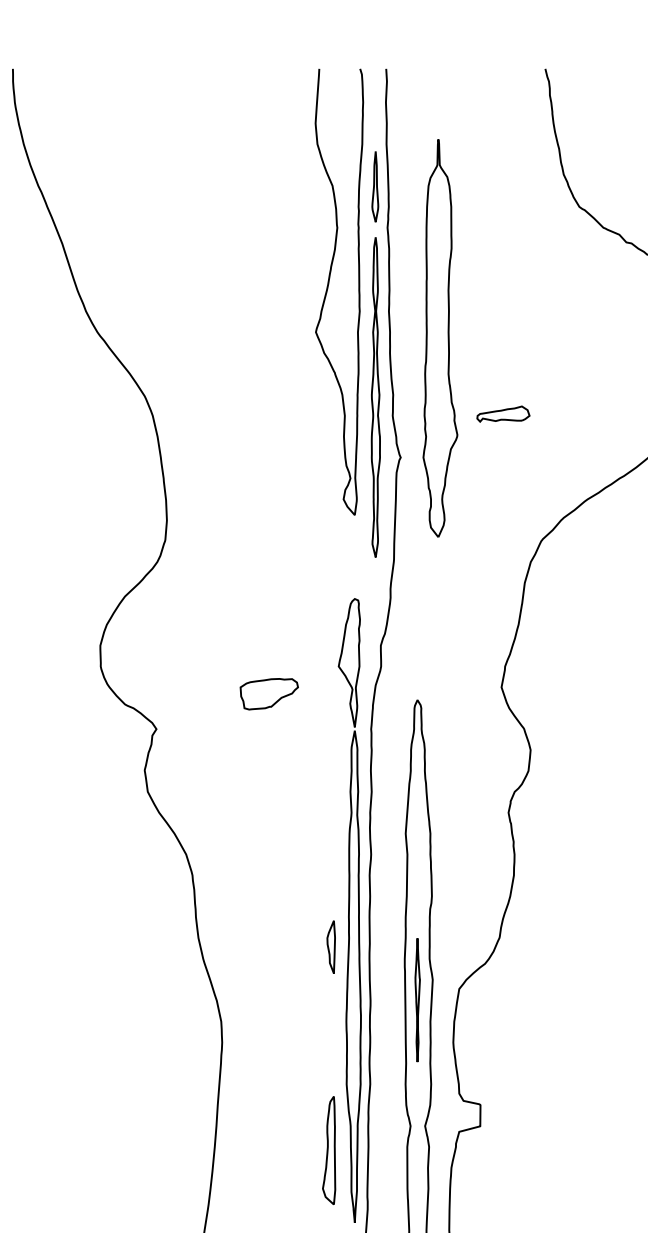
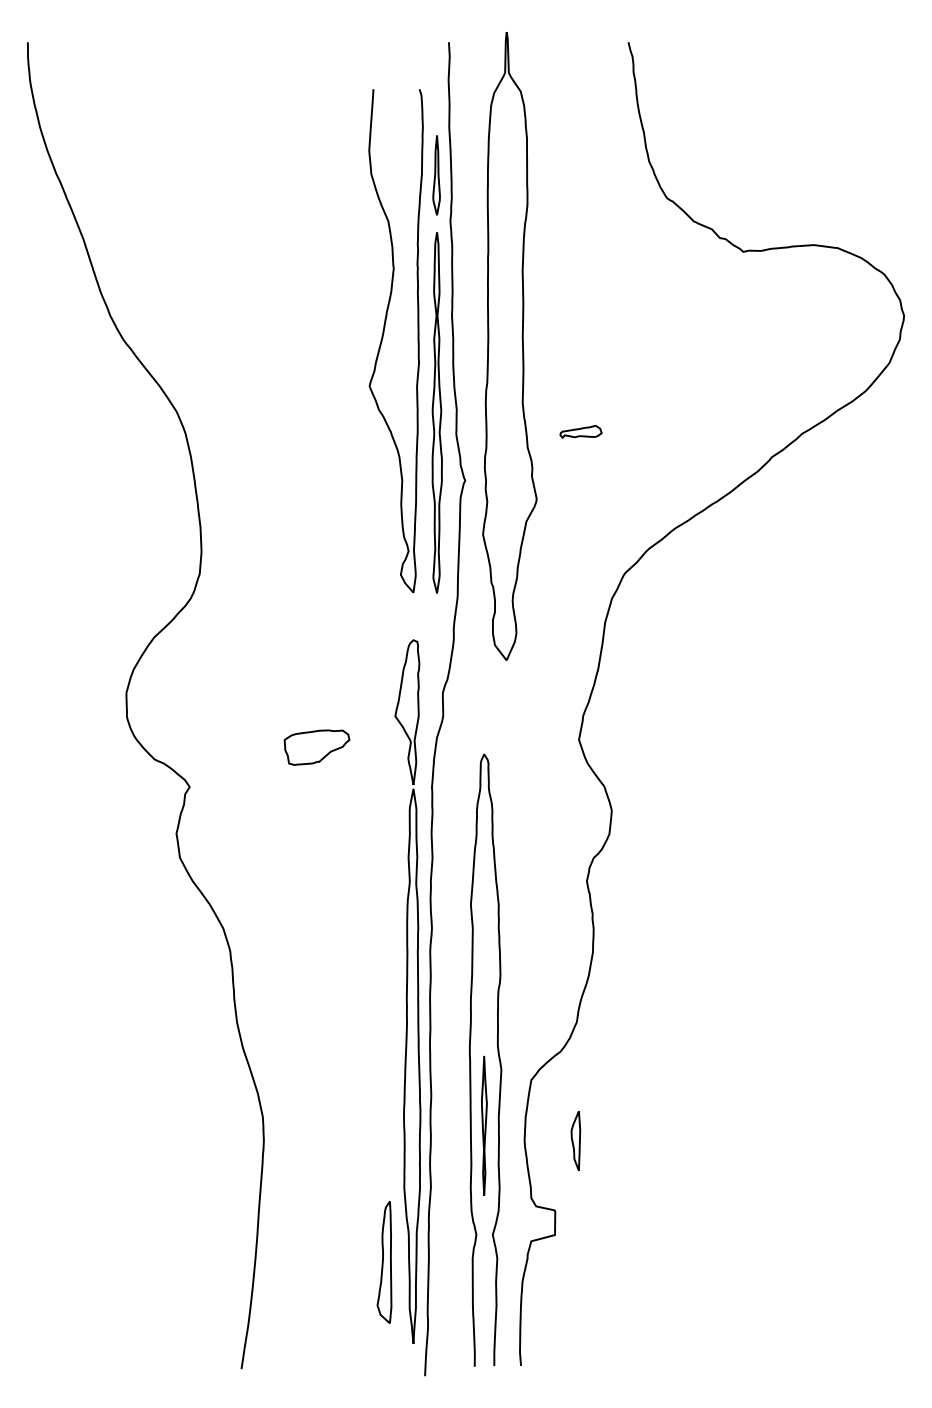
curve: (328, 289) -> (383, 338), moved
part: (440, 337) -> (510, 345), size x1.4
part: (502, 413) -> (580, 431), size x0.7
part: (330, 946) -> (575, 1140), moved
part: (417, 999) -> (484, 1125), moved

